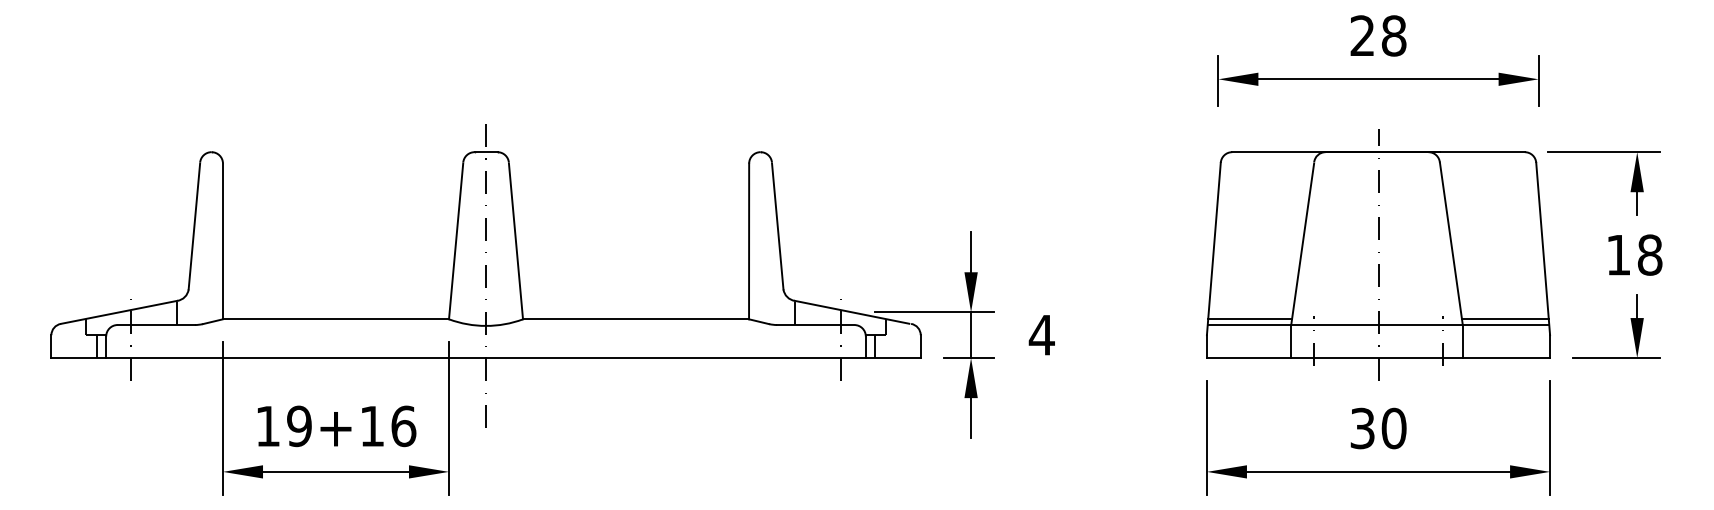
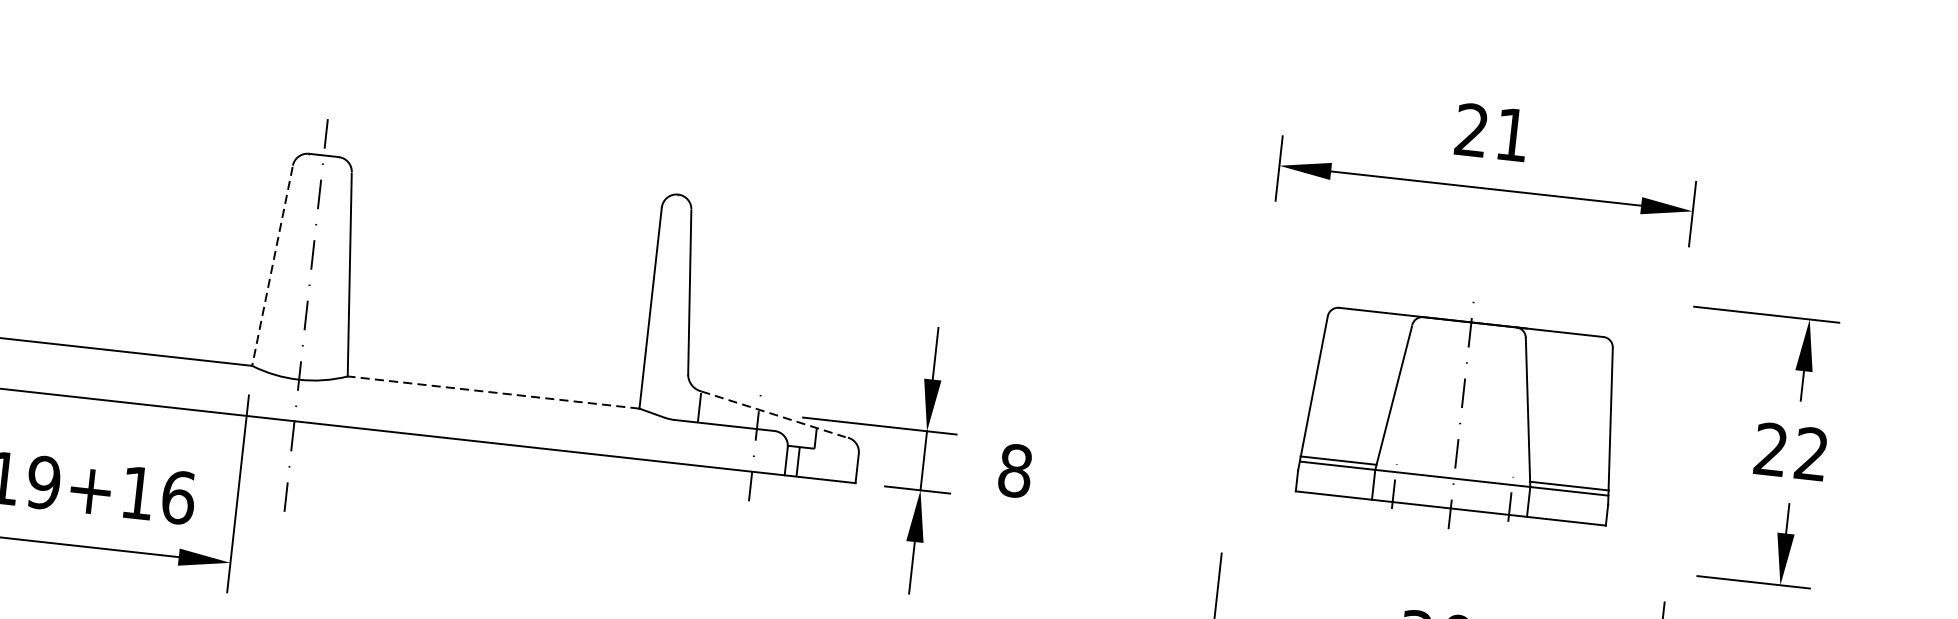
text: (1393, 35) -> (1511, 134), 28 -> 21
line: (456, 241) -> (272, 266), solid -> dashed
part: (1378, 254) -> (1461, 414), size x0.7
text: (1634, 254) -> (1791, 451), 18 -> 22
line: (852, 312) -> (773, 414), solid -> dashed
line: (635, 319) -> (492, 392), solid -> dashed
text: (1041, 334) -> (1014, 469), 4 -> 8

